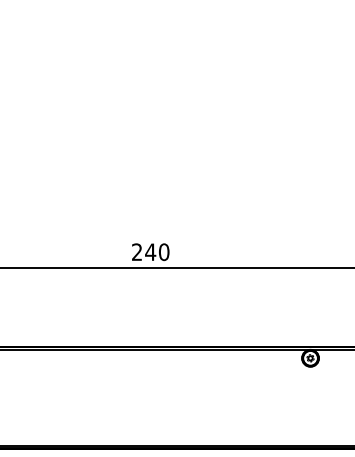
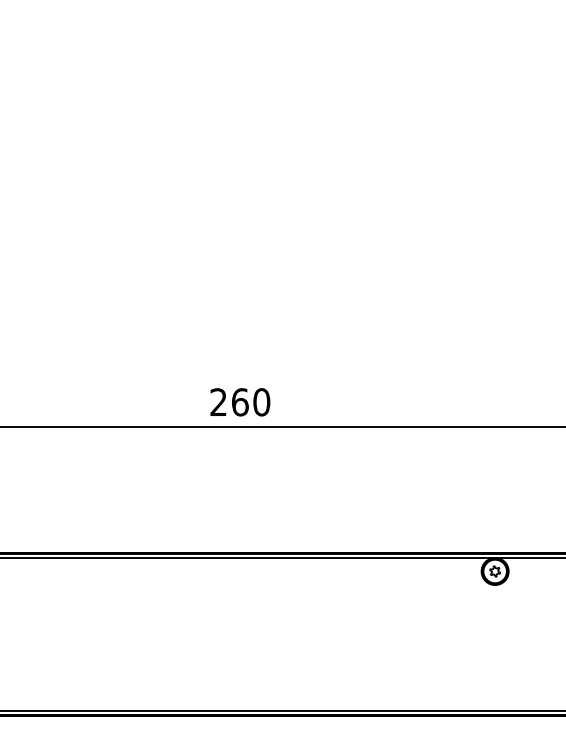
text: (150, 252) -> (239, 402), 240 -> 260

